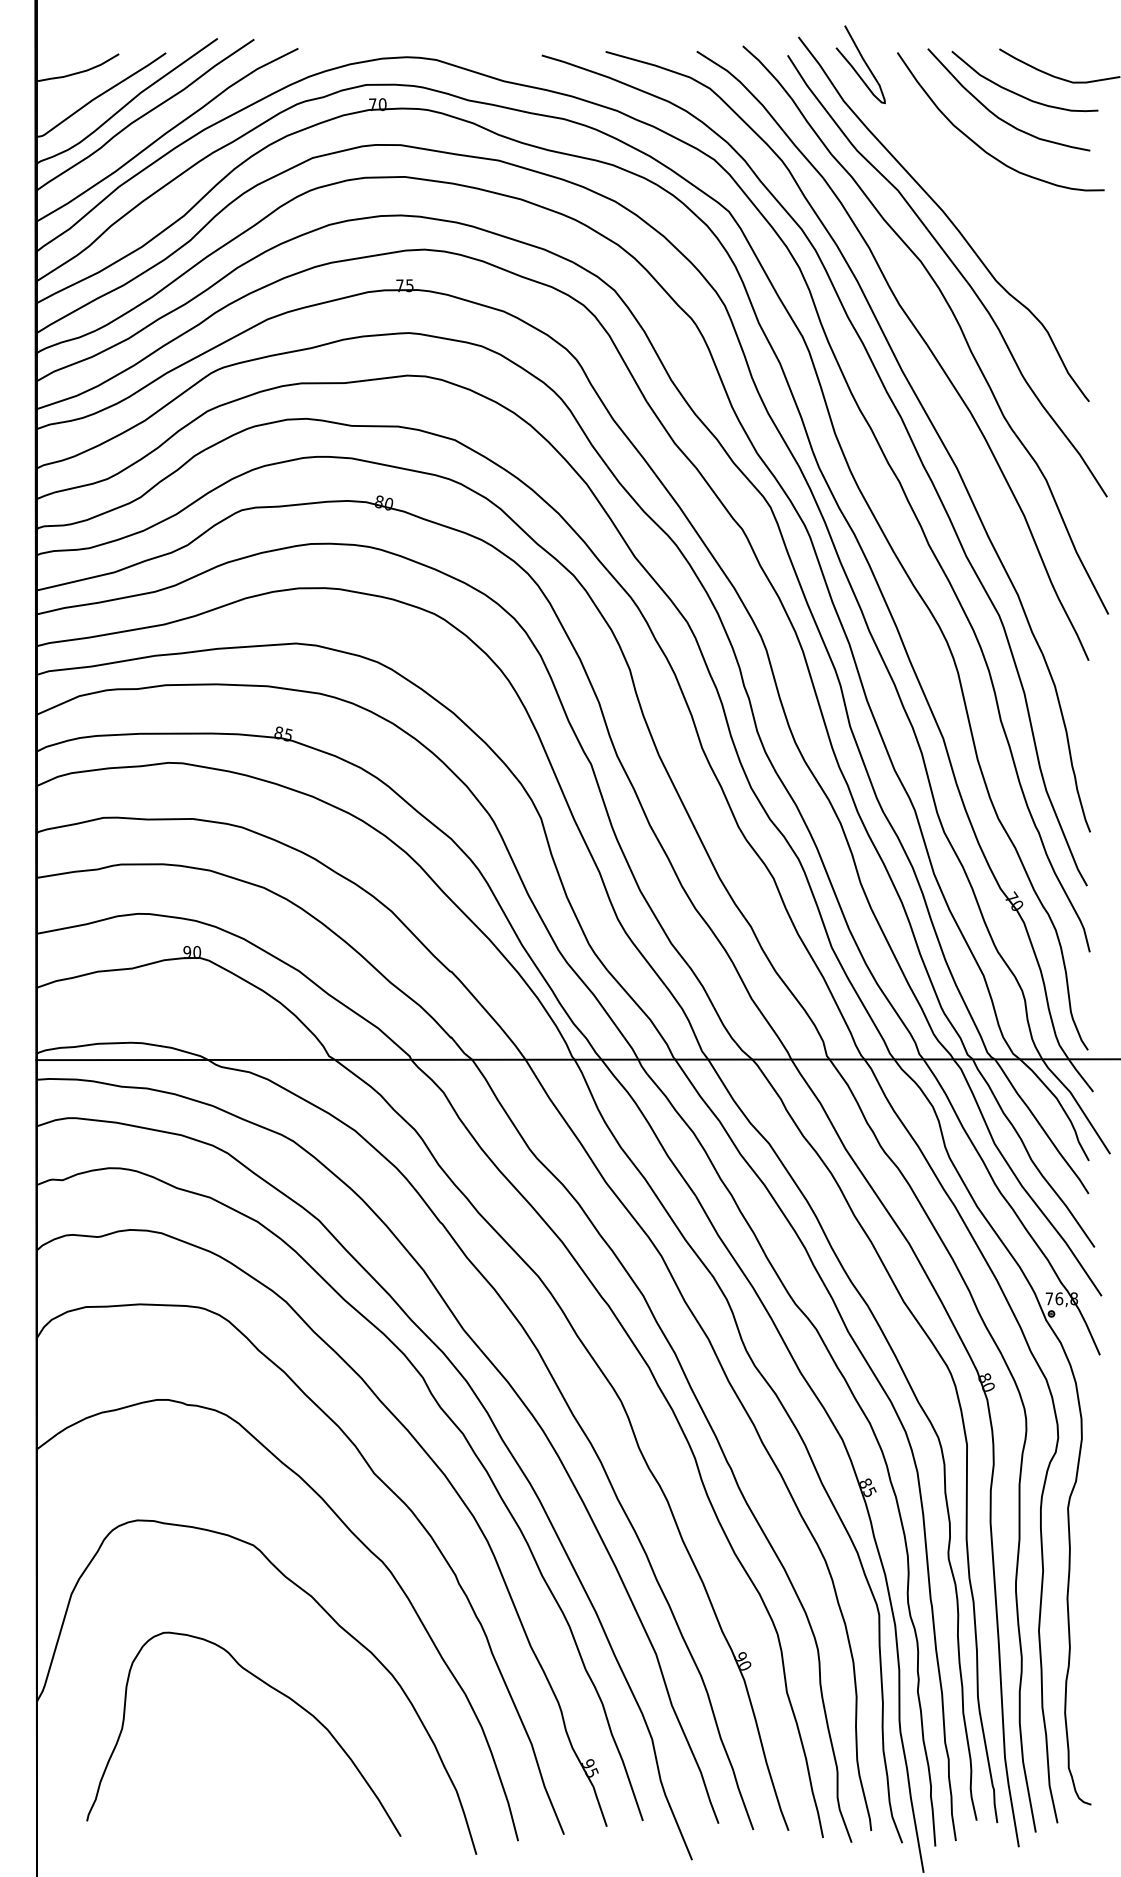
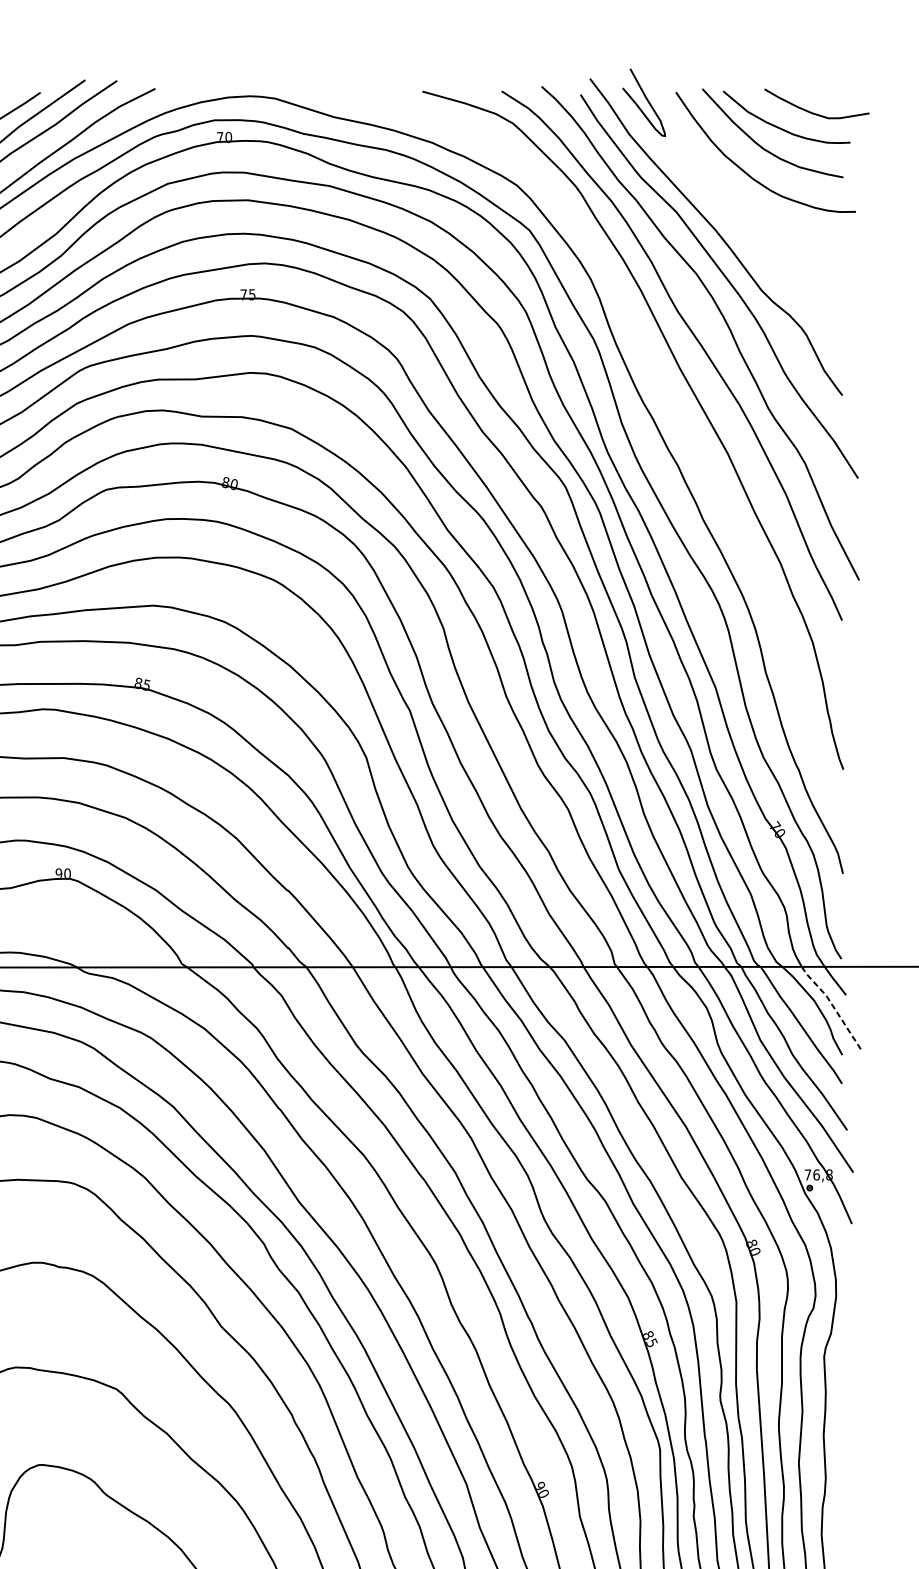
curve: (903, 425) -> (681, 416), removed
line: (1077, 1103) -> (832, 1005), solid -> dashed

